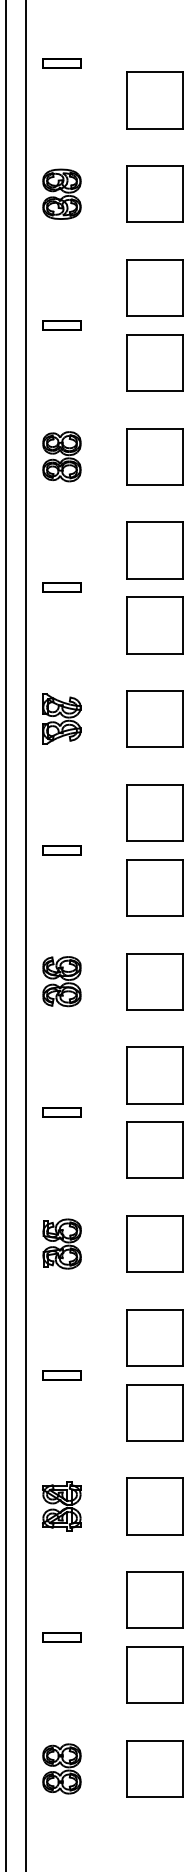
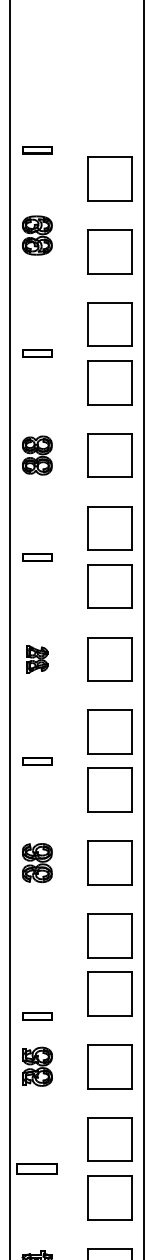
part: (61, 193) -> (36, 234), moved
part: (61, 718) -> (36, 658), size x0.7
part: (61, 1112) -> (36, 1015), moved
part: (61, 1375) -> (36, 1168), size x1.4

